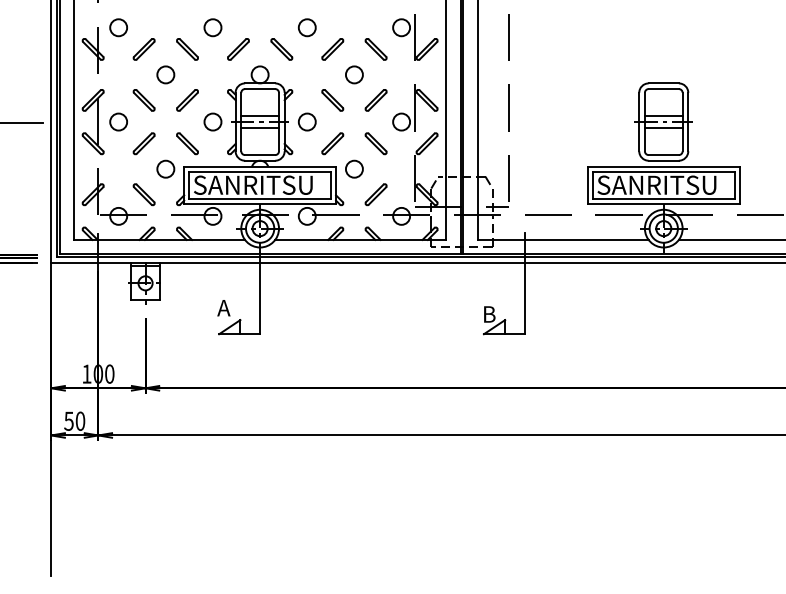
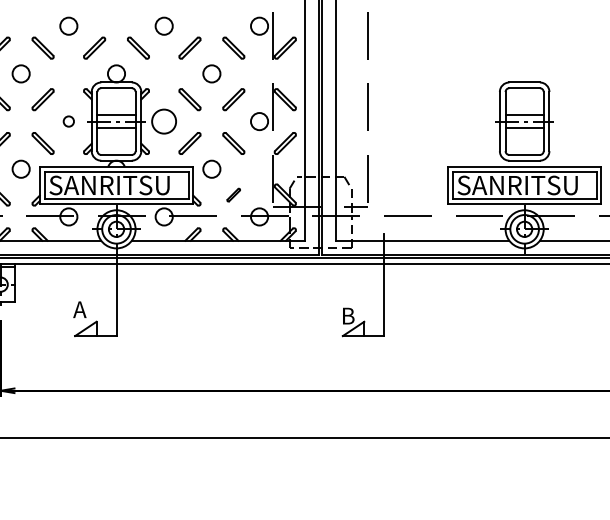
circle: (212, 121) -> (68, 121), size x0.6
circle: (307, 121) -> (164, 121), size x1.4
part: (375, 194) -> (233, 194), size x0.6

